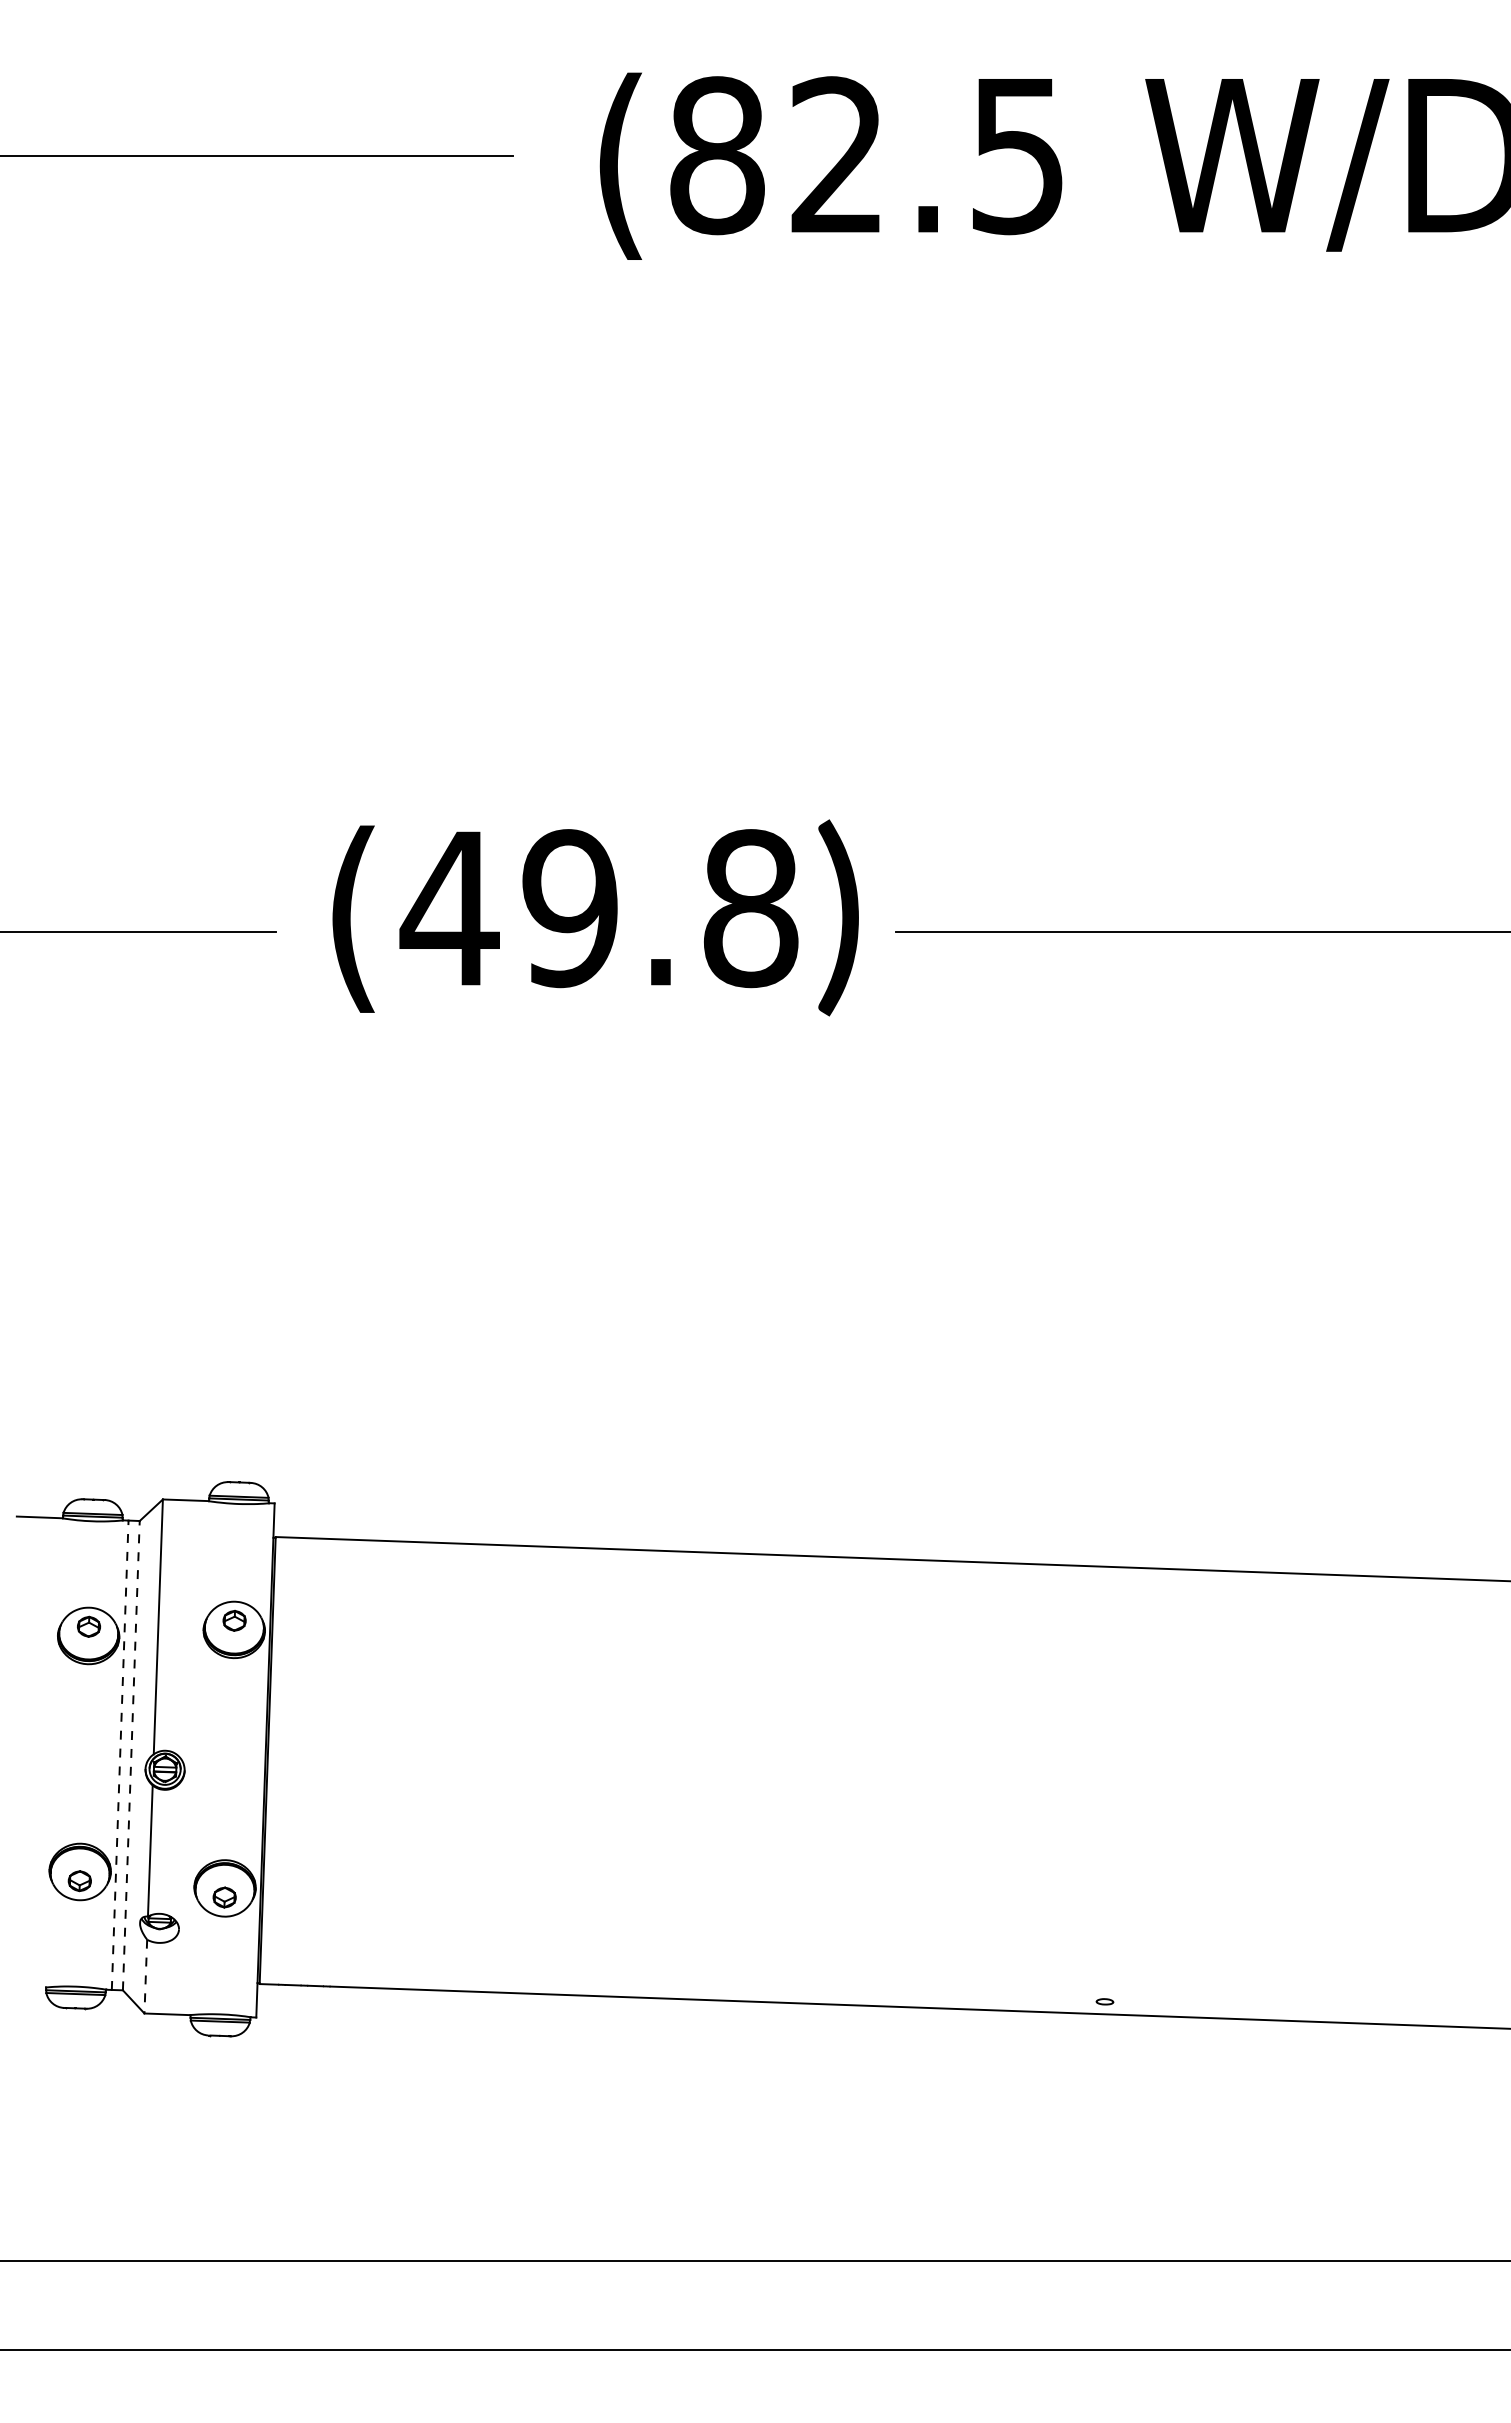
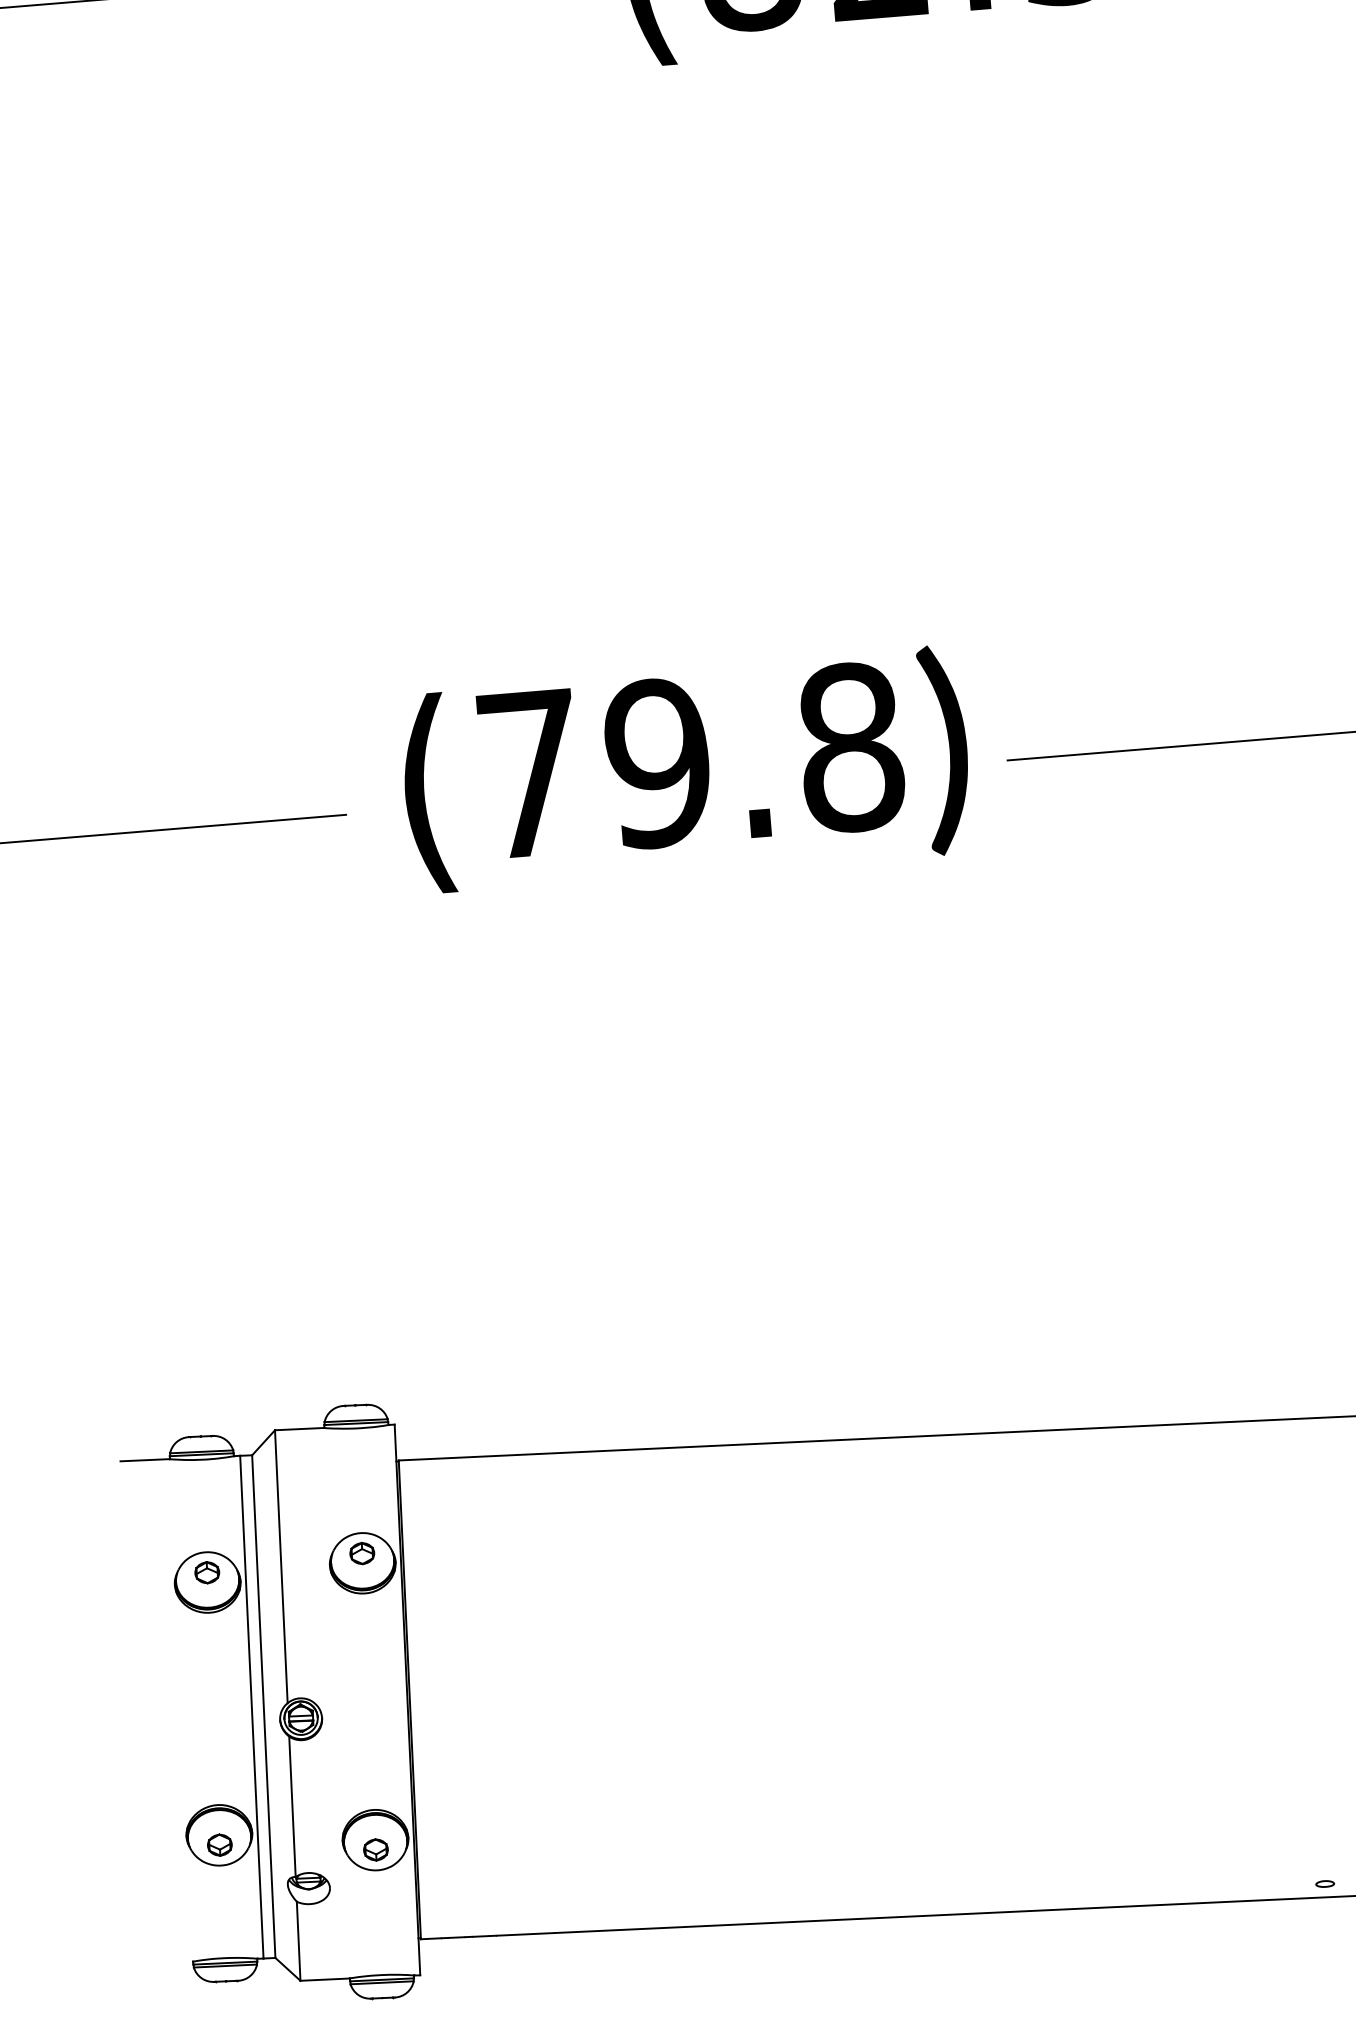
text: (449, 908) -> (529, 773), (49.8 -> (79.8
line: (120, 1755) -> (252, 1707), dashed -> solid
line: (131, 1755) -> (263, 1706), dashed -> solid
line: (145, 1976) -> (298, 1941), dashed -> solid

